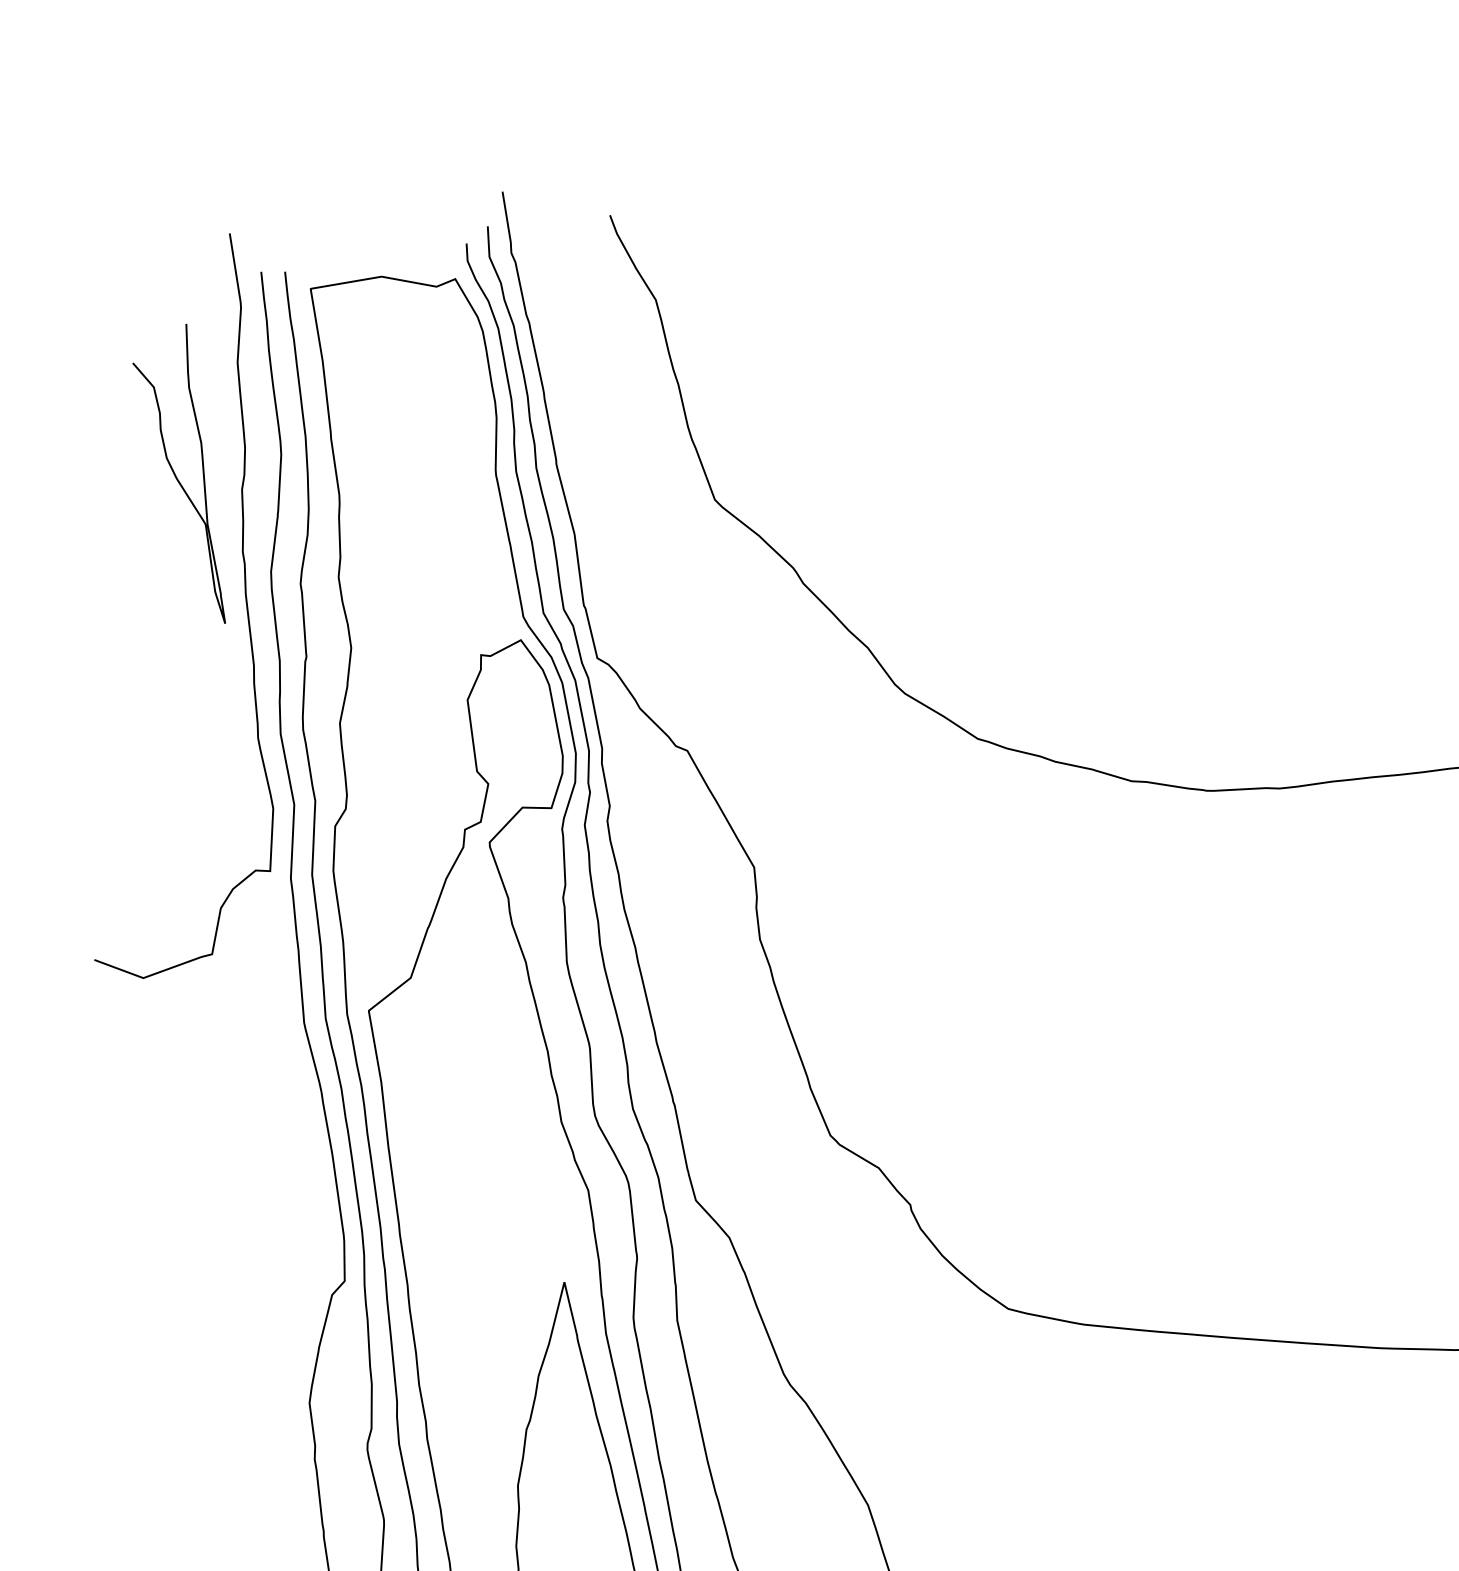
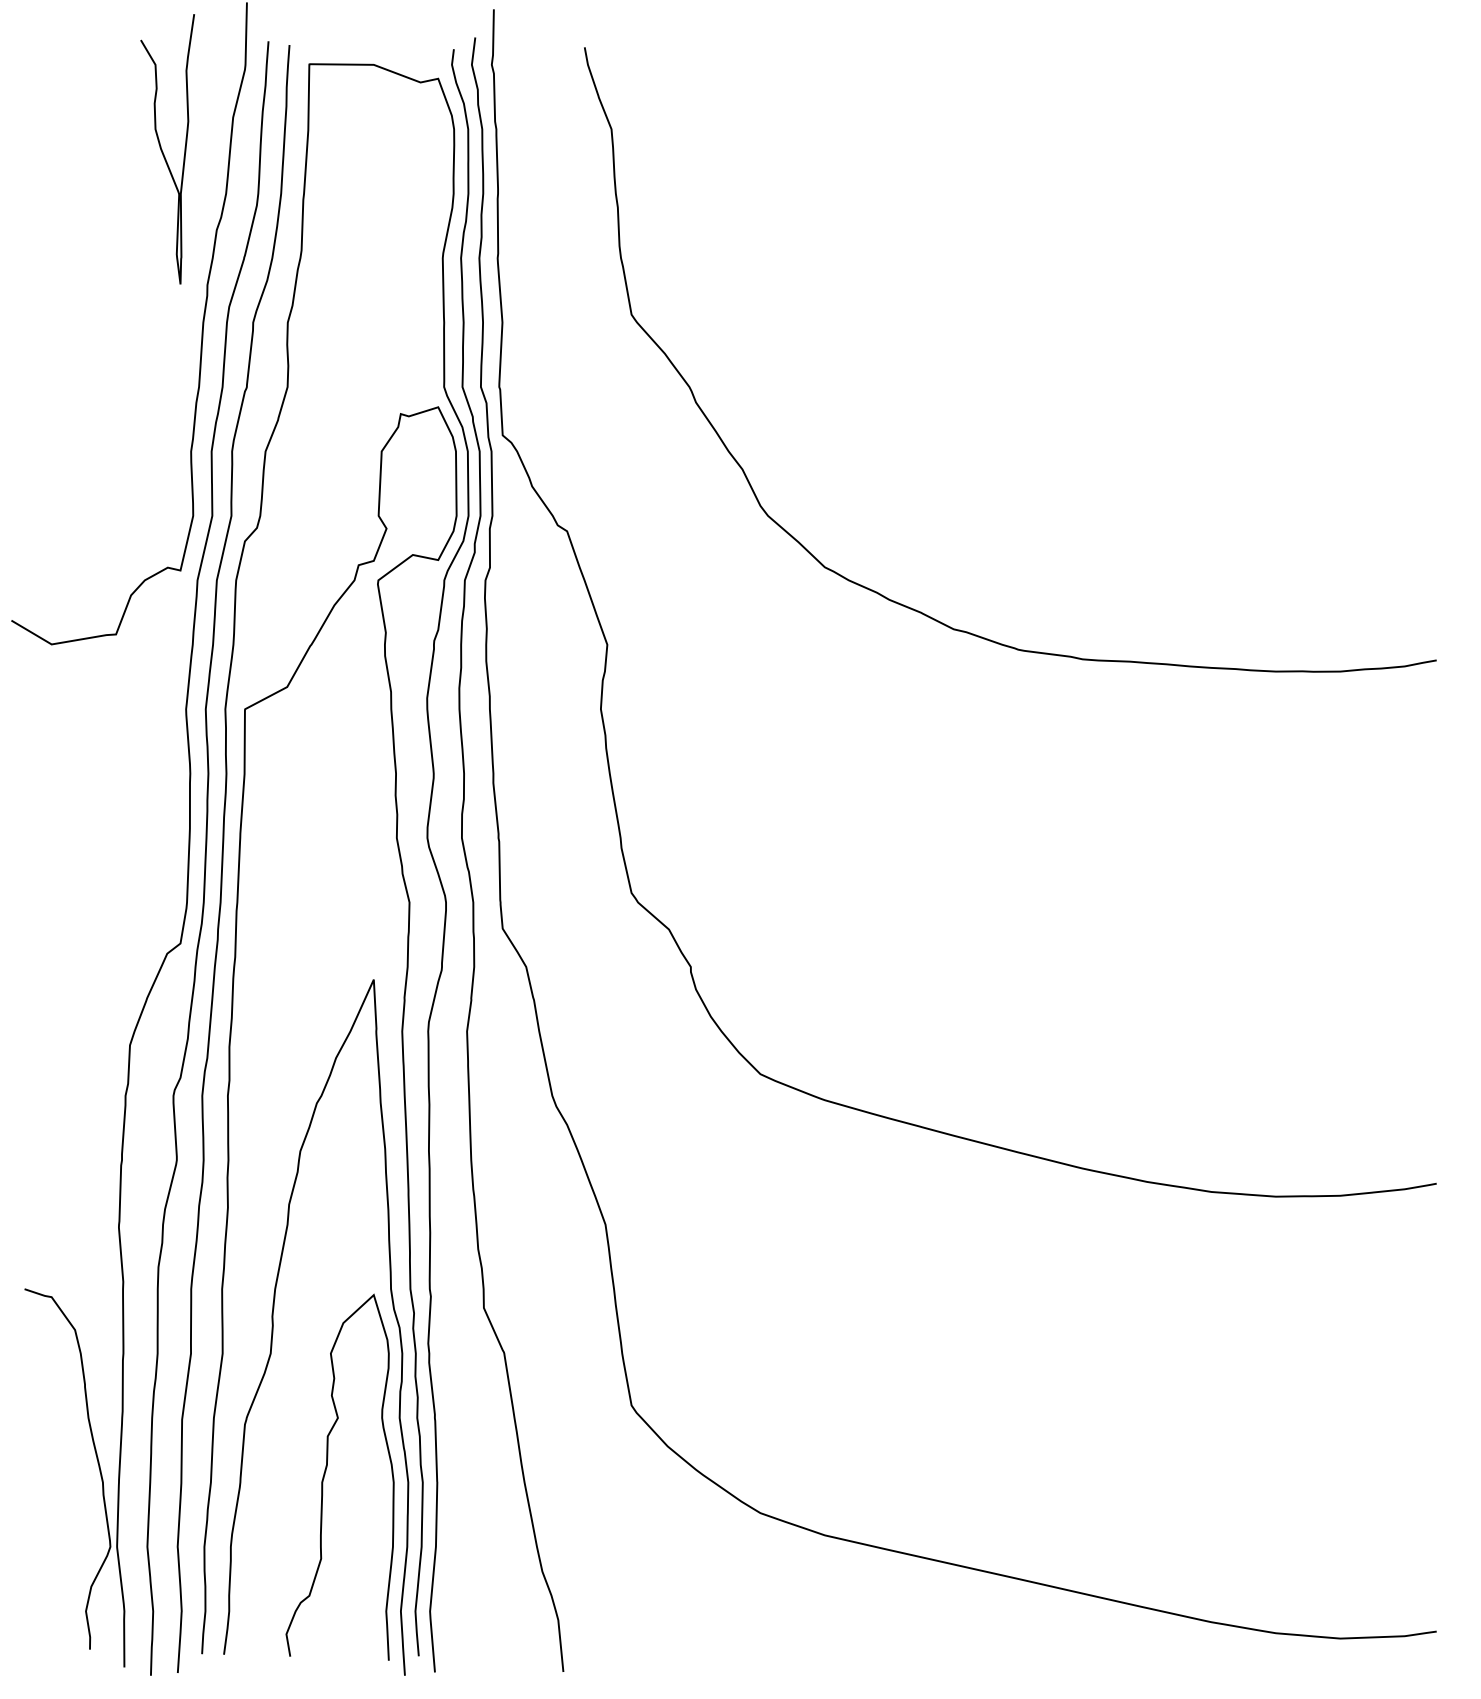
curve: (179, 480) -> (163, 151), moved

